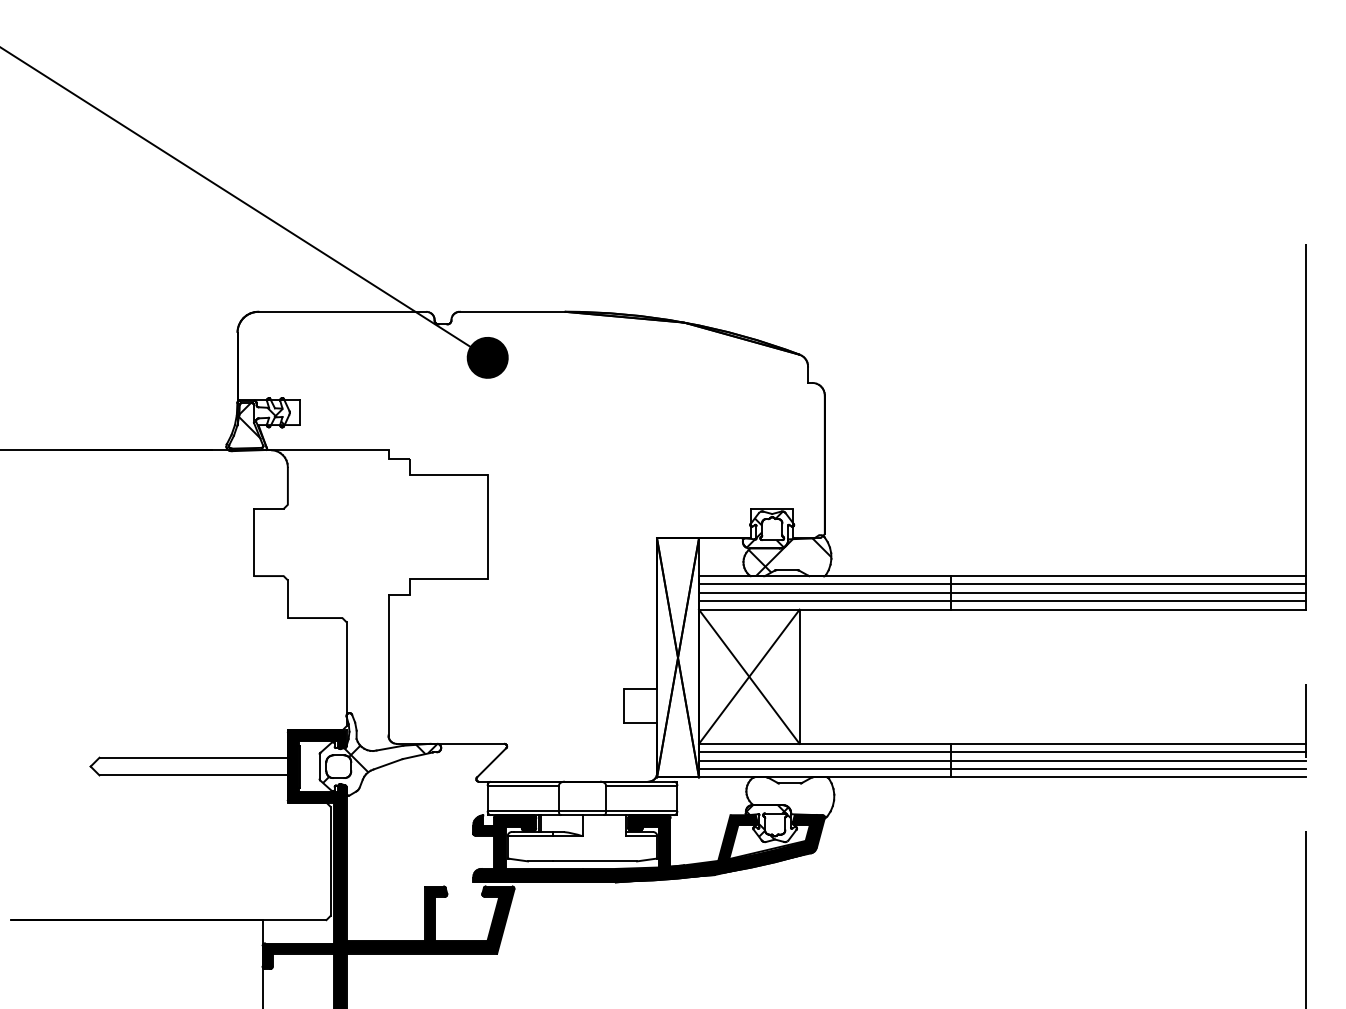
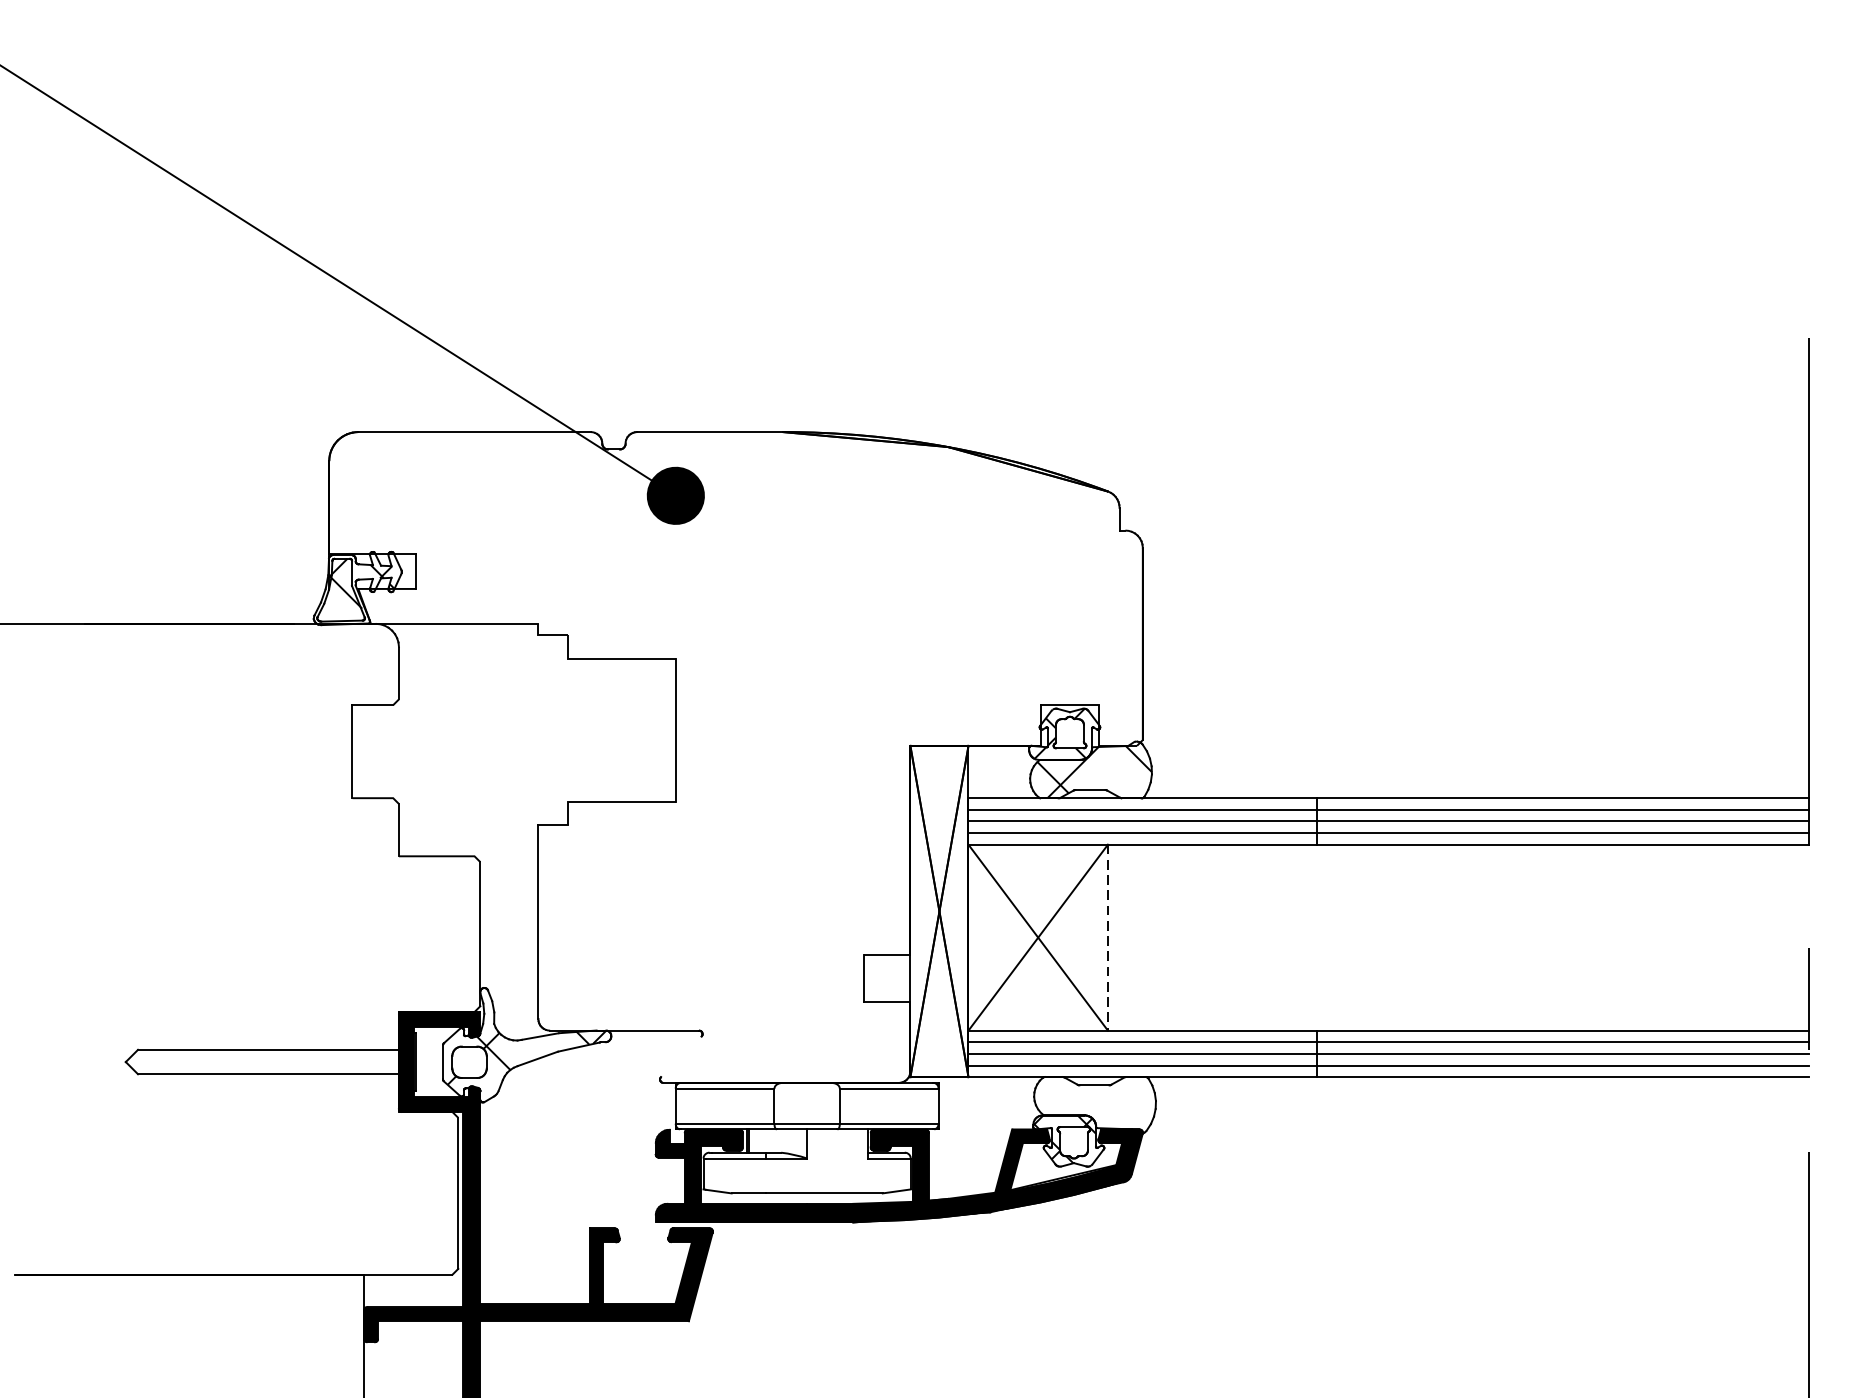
line: (799, 677) -> (1107, 938), solid -> dashed
line: (491, 762) -> (681, 1056), removed

